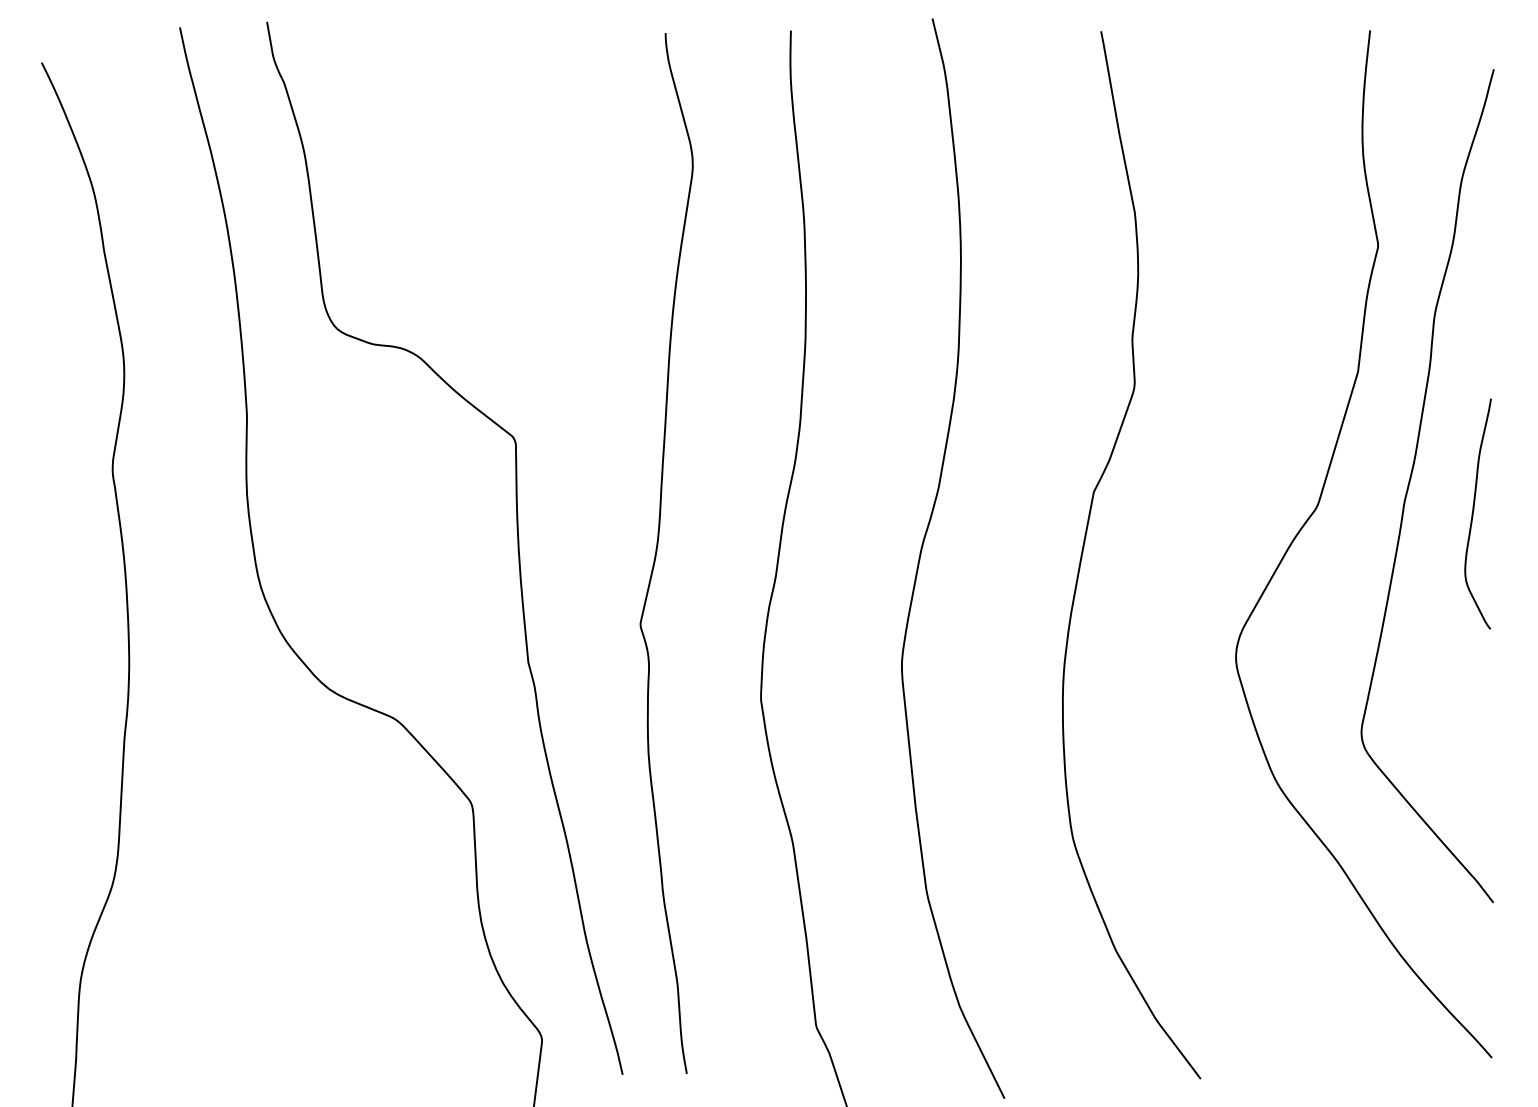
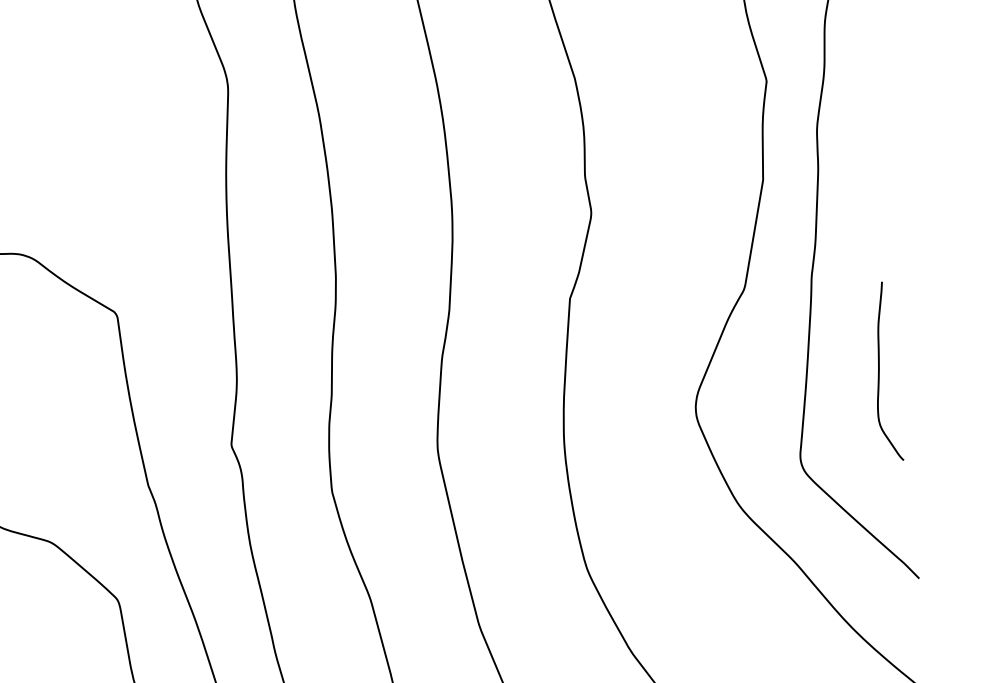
curve: (1473, 513) -> (879, 372), moved

